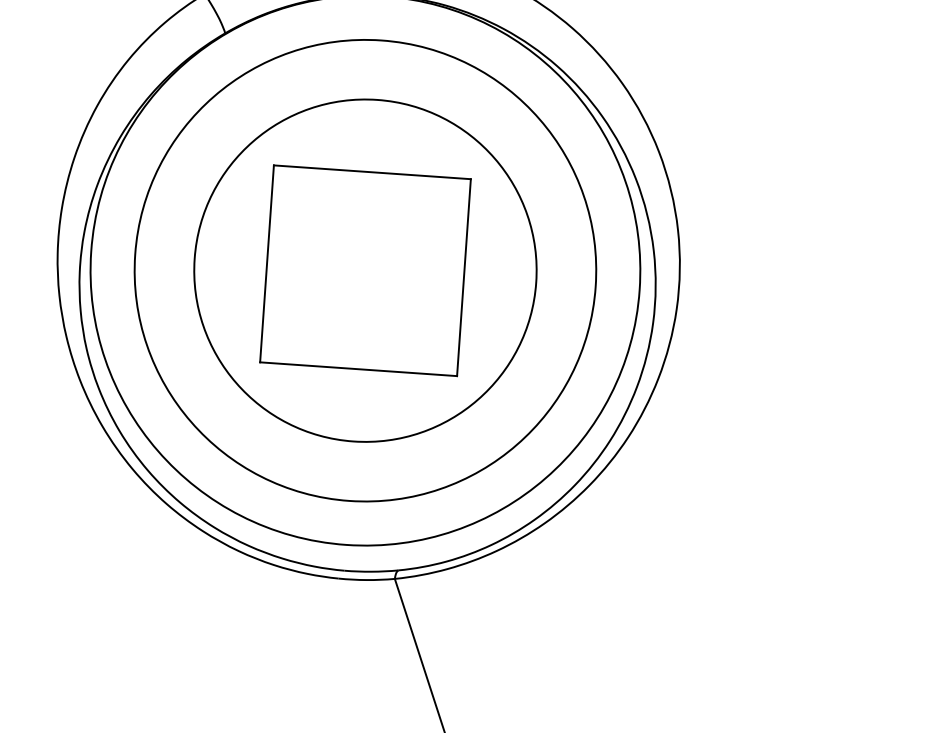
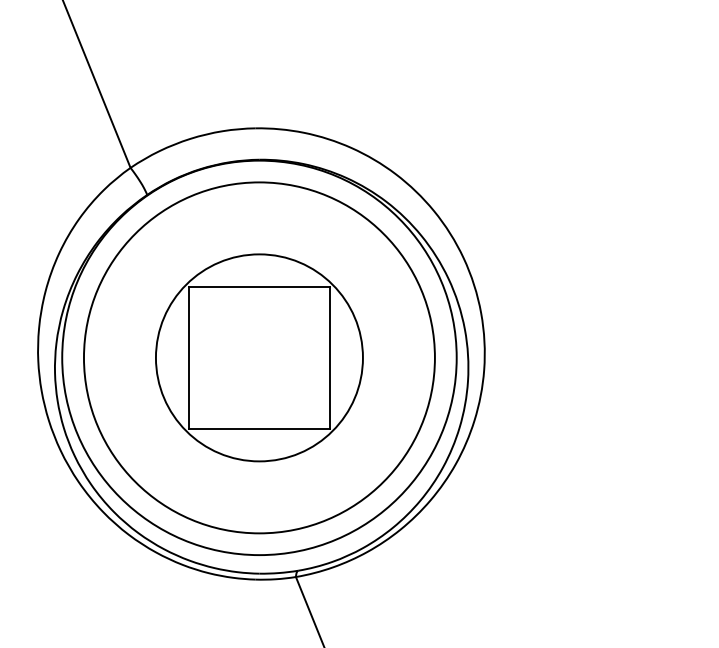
circle: (364, 270) -> (258, 357), size x0.62
circle: (364, 270) -> (258, 357), size x1.43

